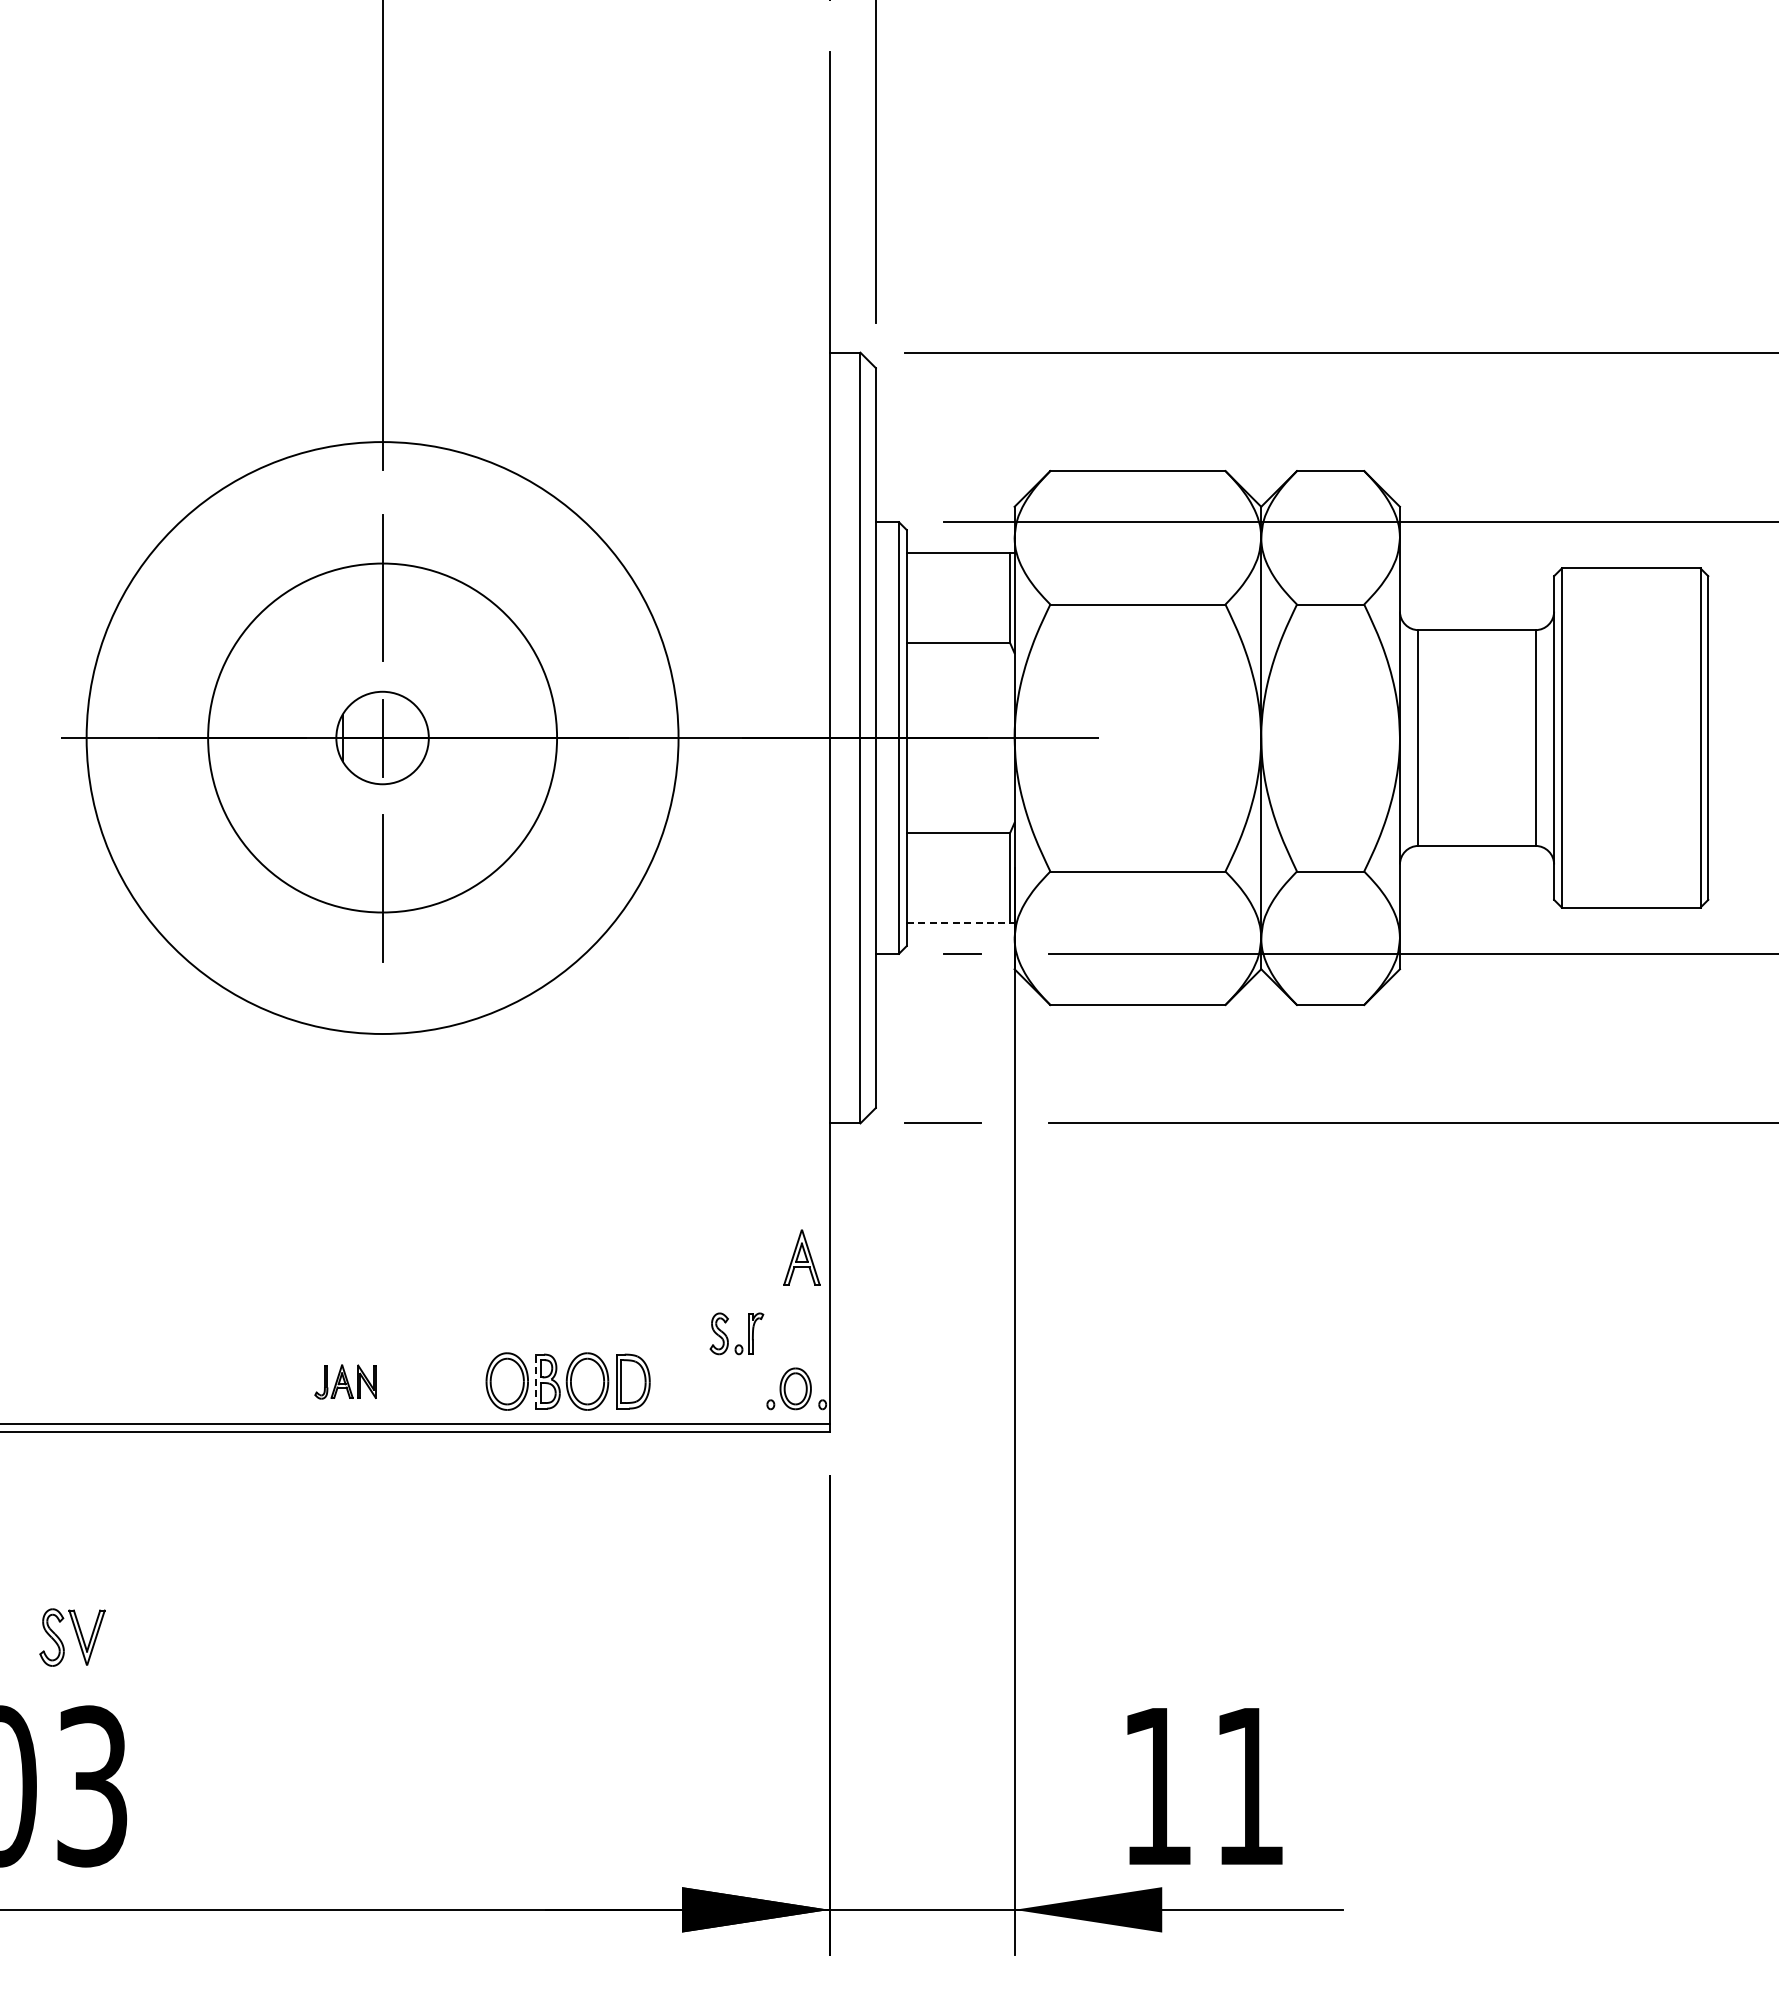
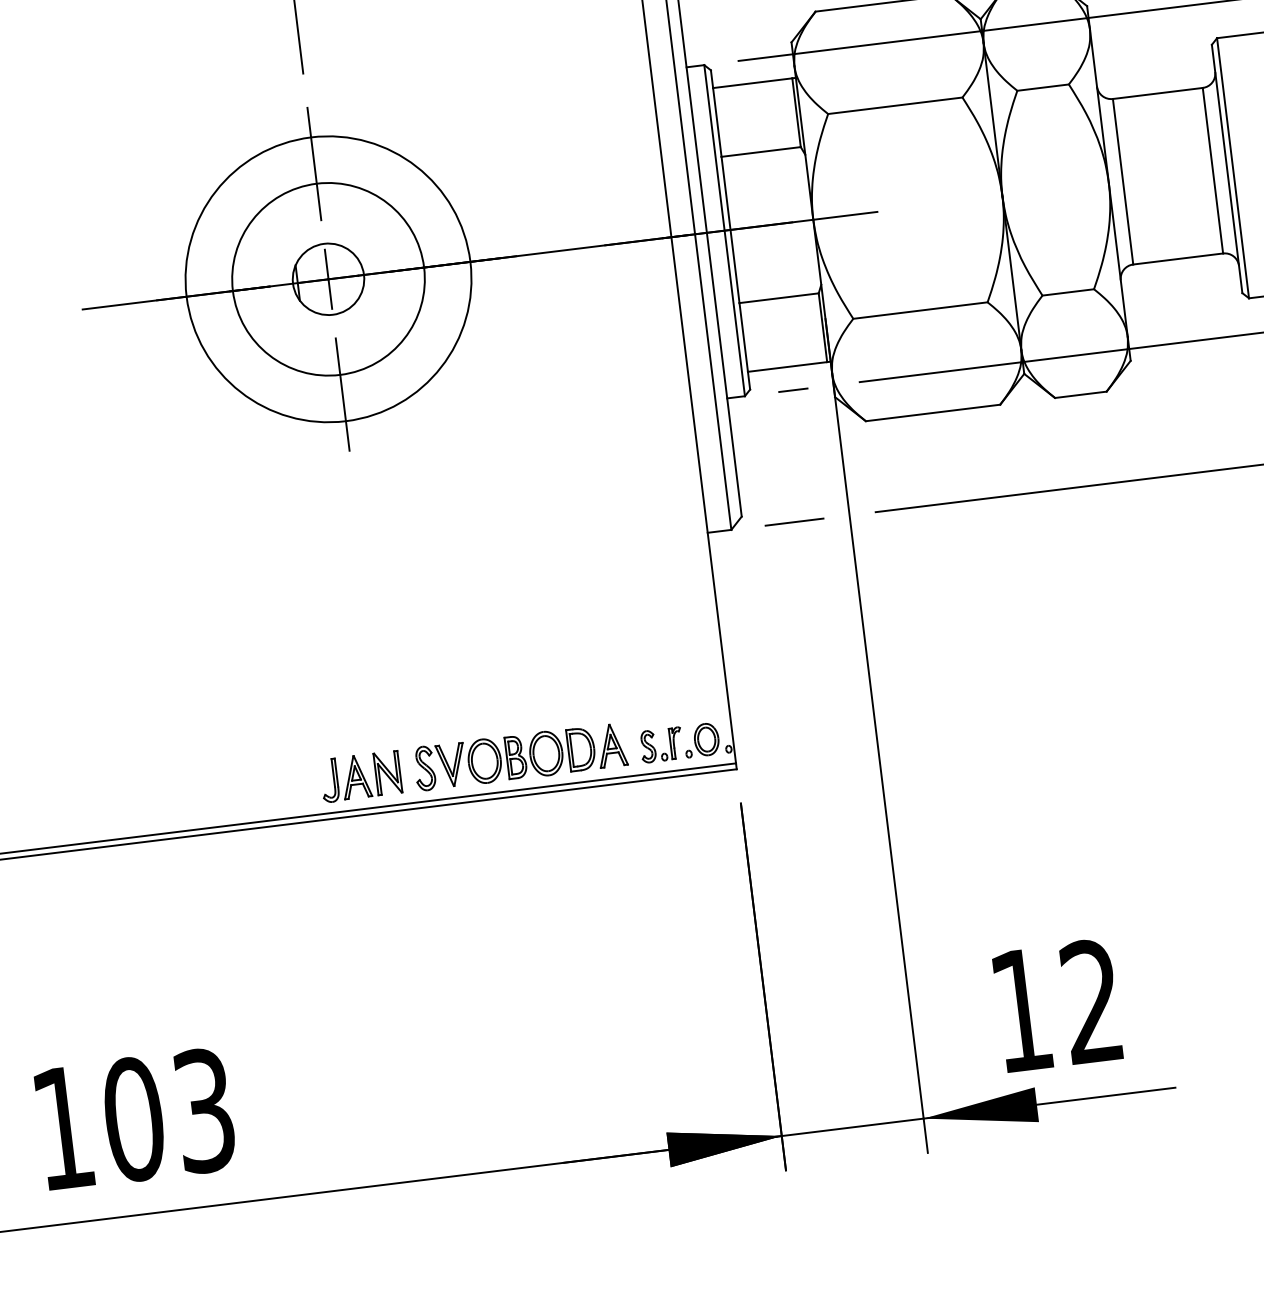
circle: (382, 737) -> (328, 278), size x0.71
circle: (382, 738) -> (328, 279), size x0.62
line: (958, 923) -> (787, 367), dashed -> solid
part: (801, 1257) -> (611, 745), moved
part: (728, 1338) -> (655, 749), moved
part: (345, 1381) -> (360, 776), size x1.67
line: (536, 1381) -> (507, 758), dashed -> solid
part: (72, 1637) -> (440, 766), moved
text: (1248, 1784) -> (1091, 1000), 11 -> 12

